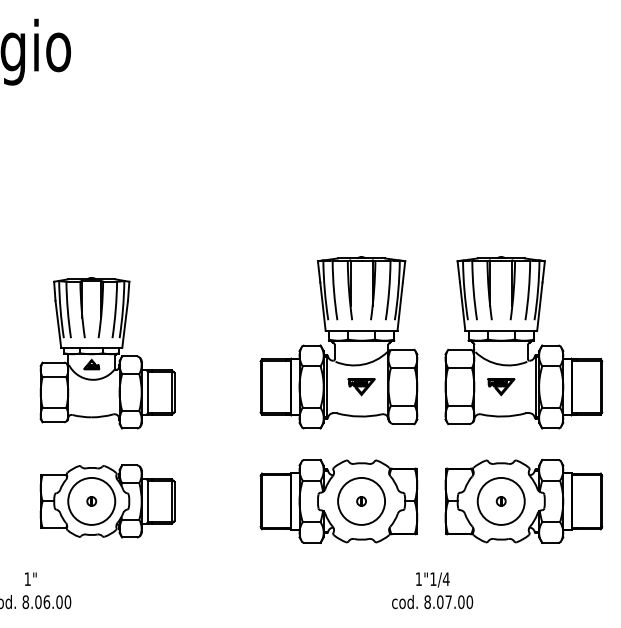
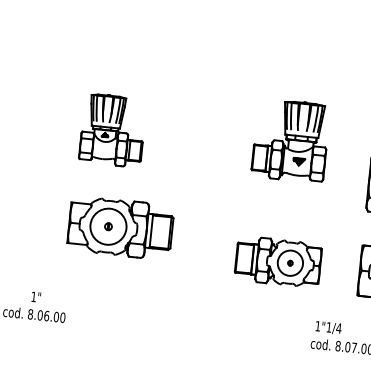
part: (338, 342) -> (290, 140), size x0.6
part: (107, 353) -> (112, 130), size x0.6
part: (338, 500) -> (277, 261), size x0.7
part: (107, 501) -> (120, 228), moved
text: (432, 579) -> (328, 327), moved

